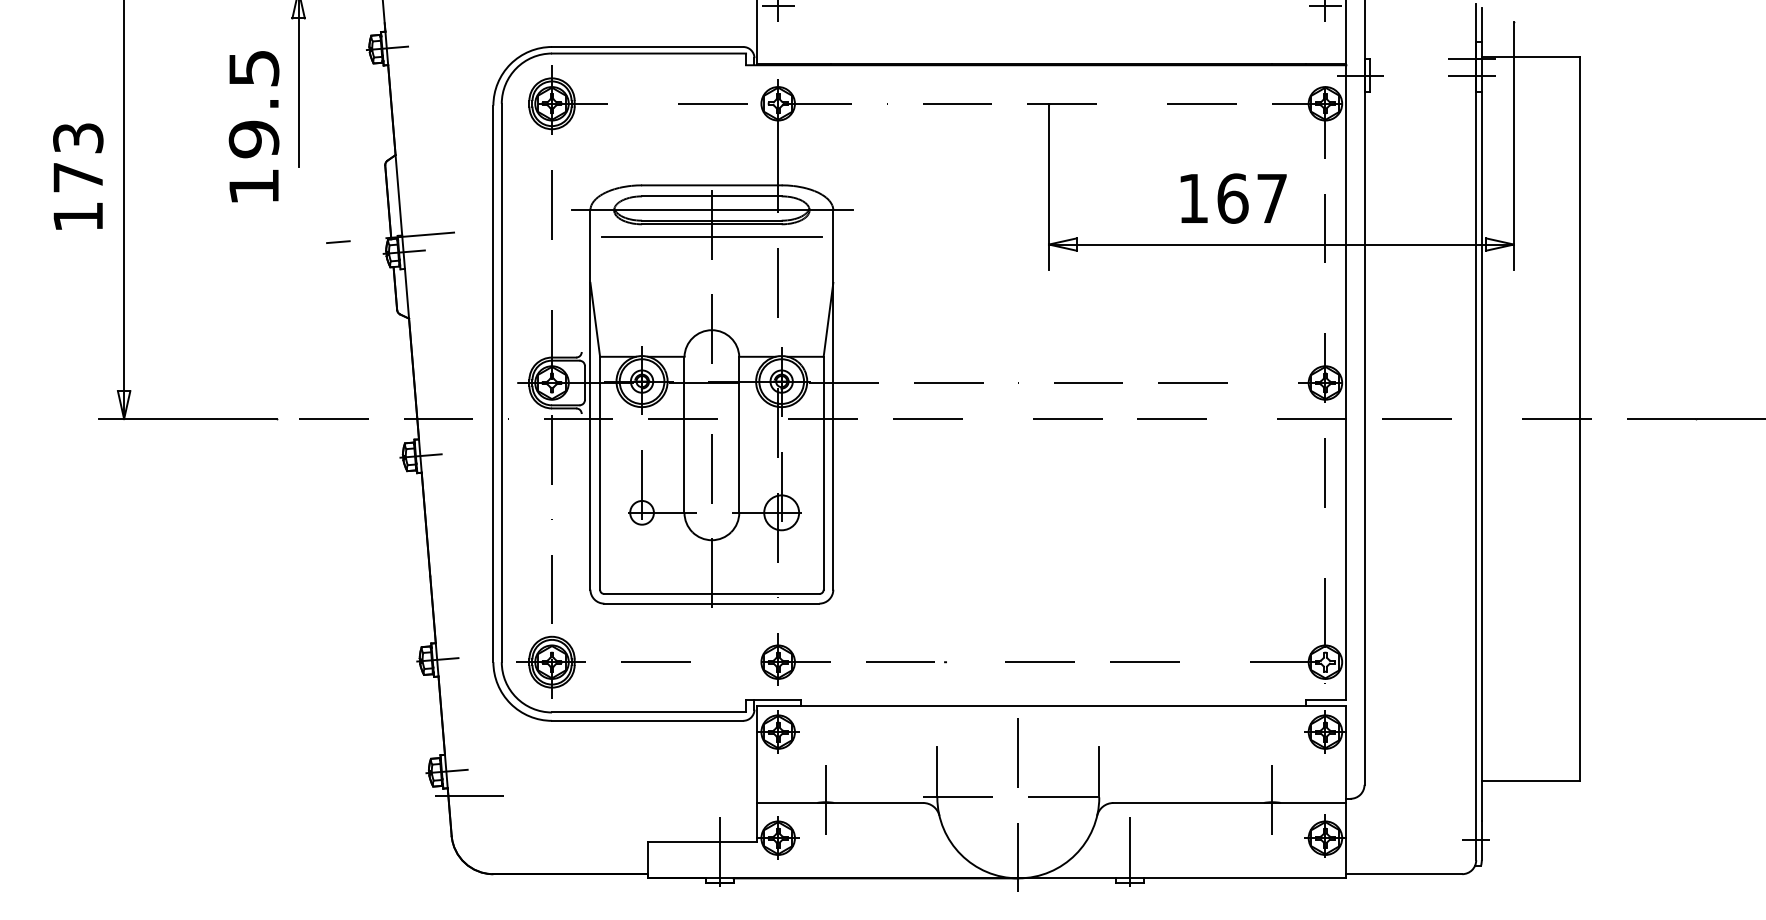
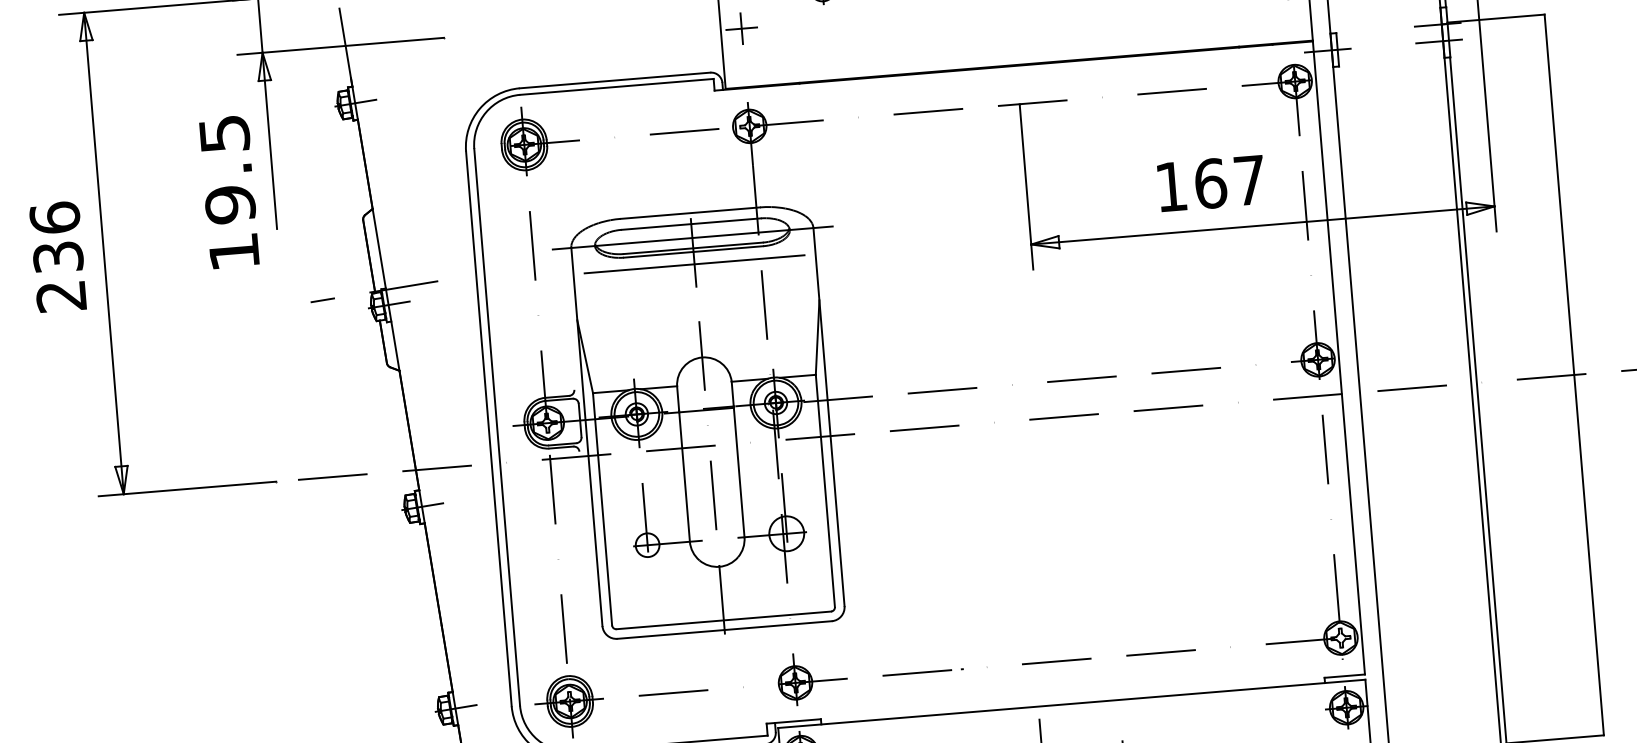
text: (78, 176) -> (58, 256), 173 -> 236

